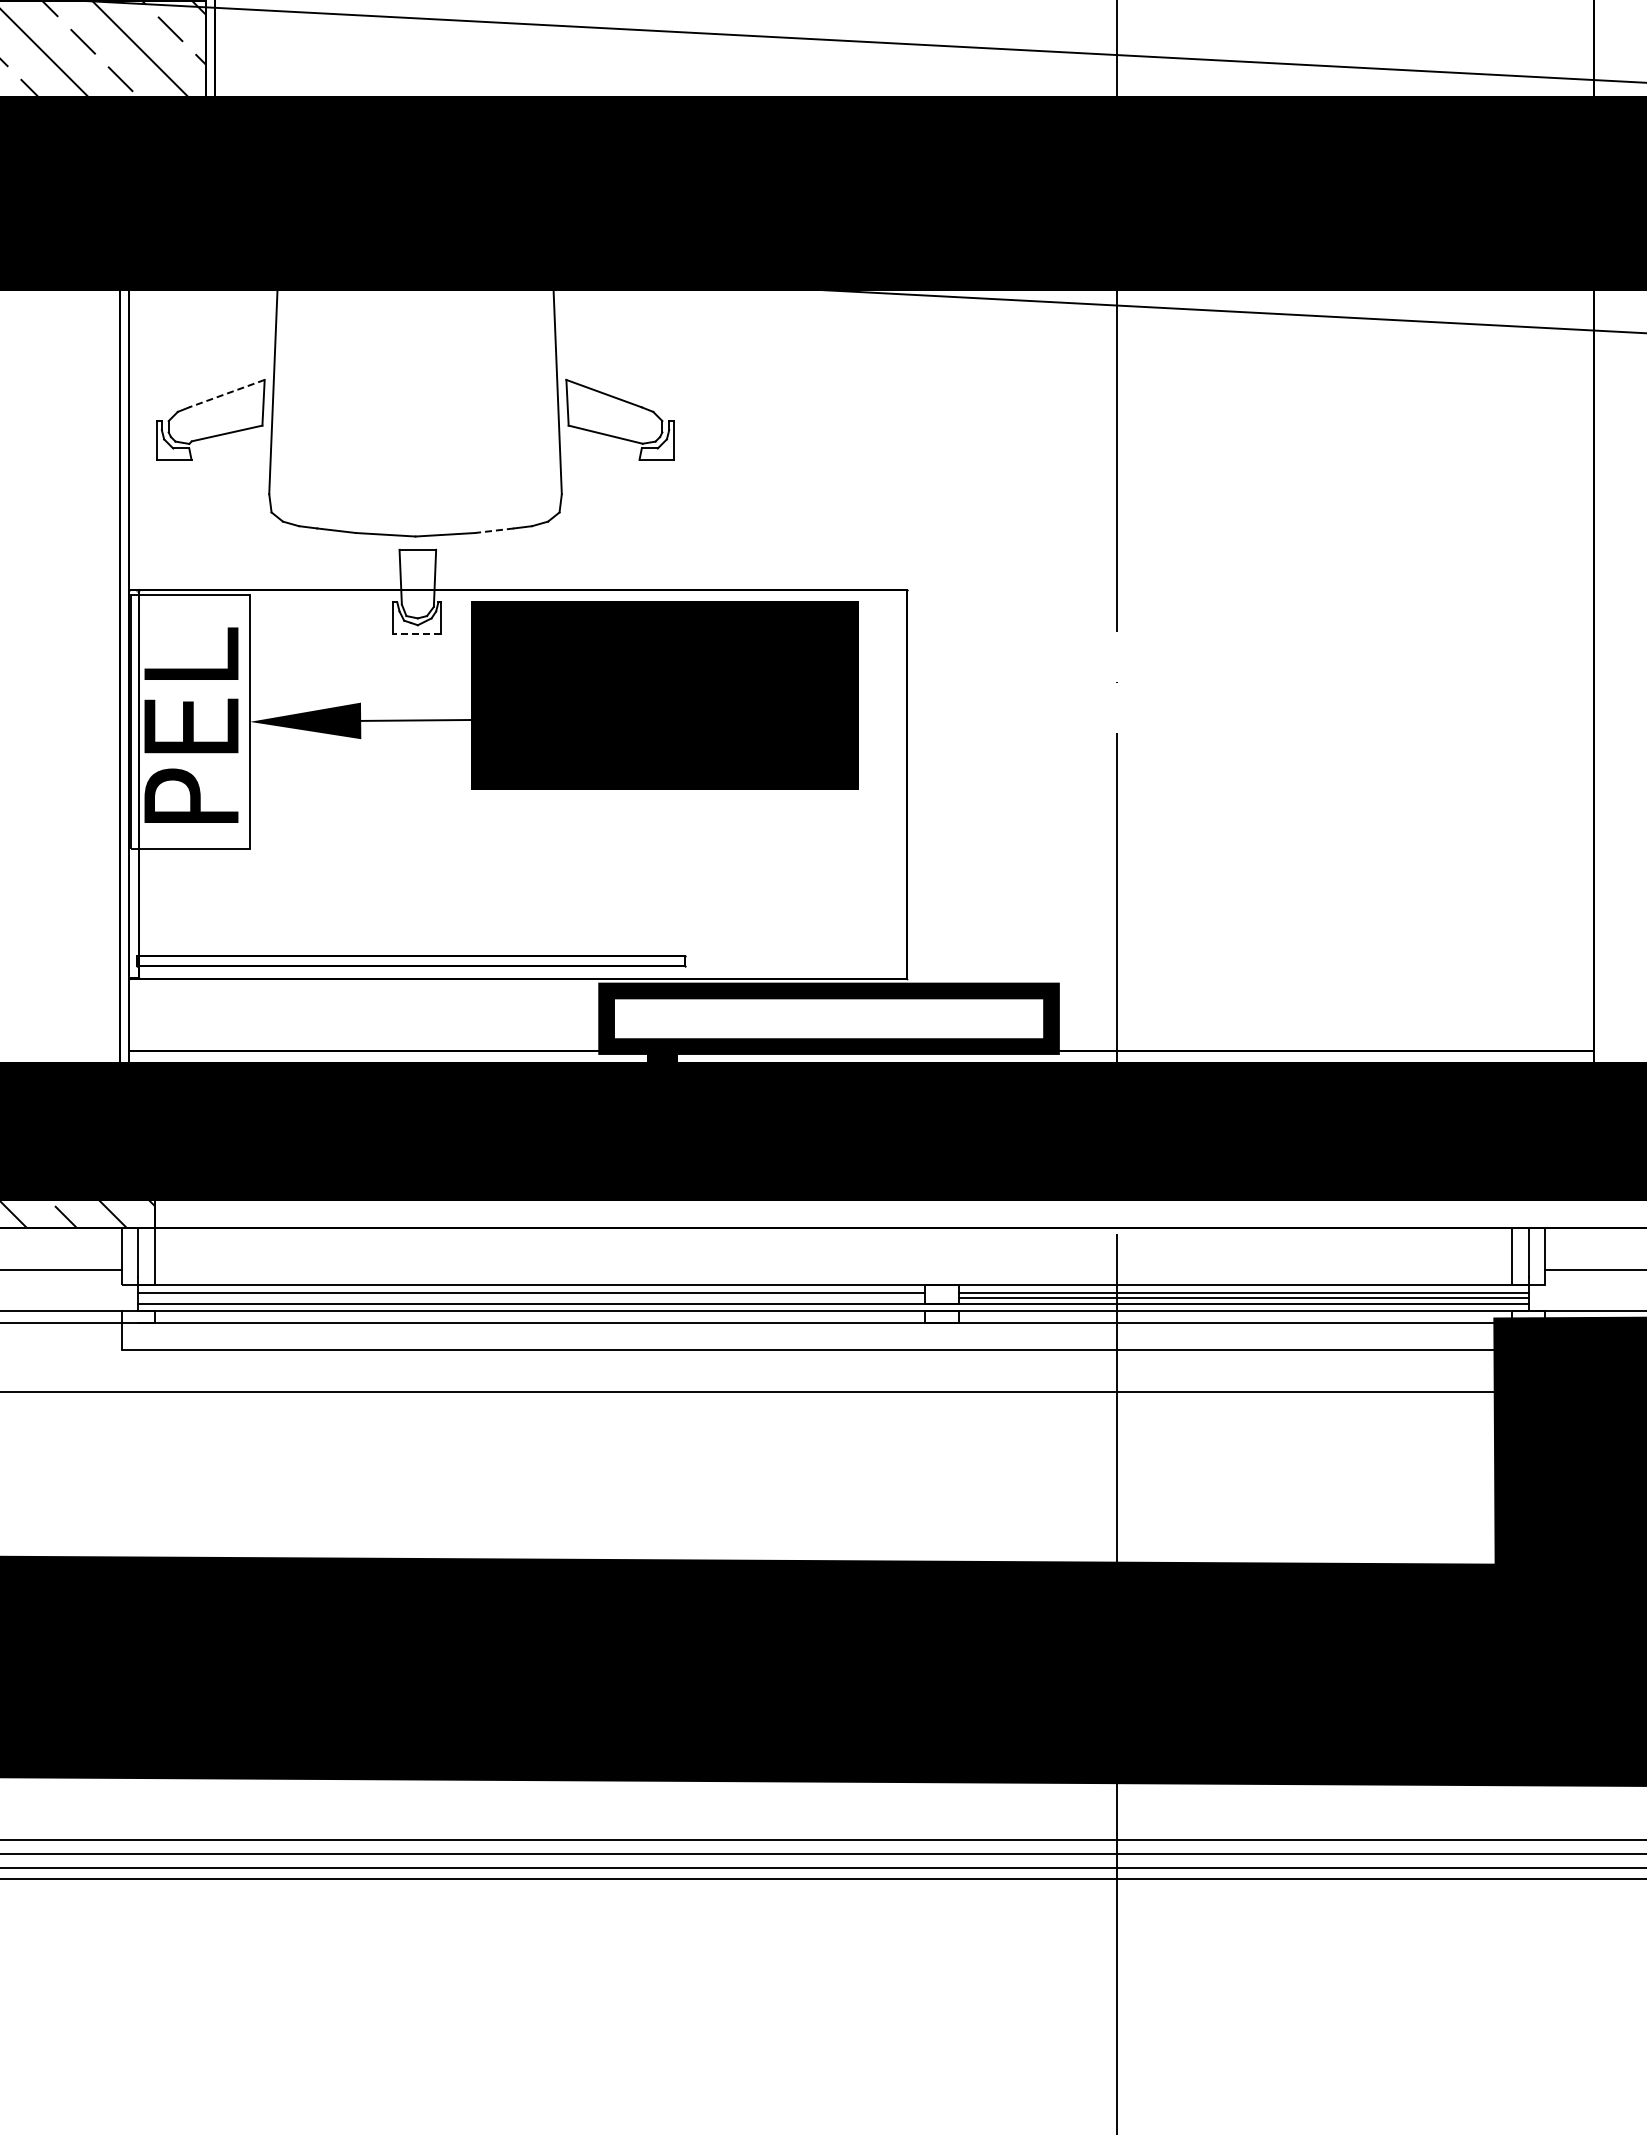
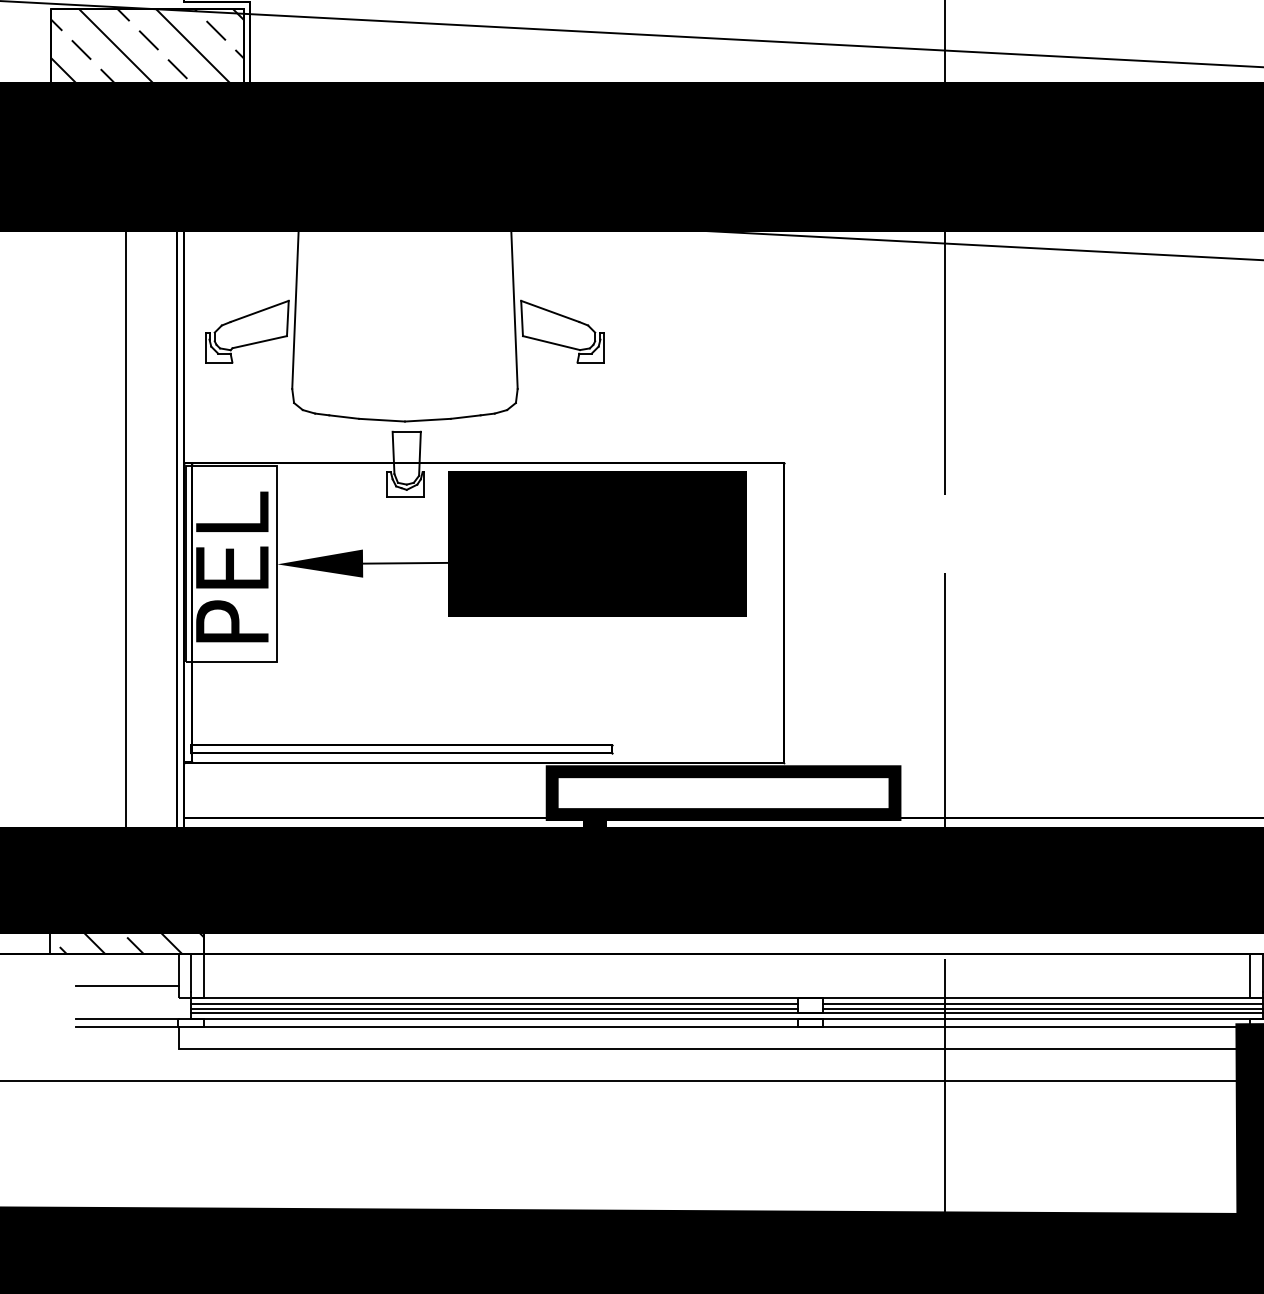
line: (226, 393) -> (259, 311), dashed -> solid
line: (494, 530) -> (465, 416), dashed -> solid
line: (416, 634) -> (405, 497), dashed -> solid
line: (53, 669) -> (126, 524), added
line: (531, 1298) -> (494, 1008), added

